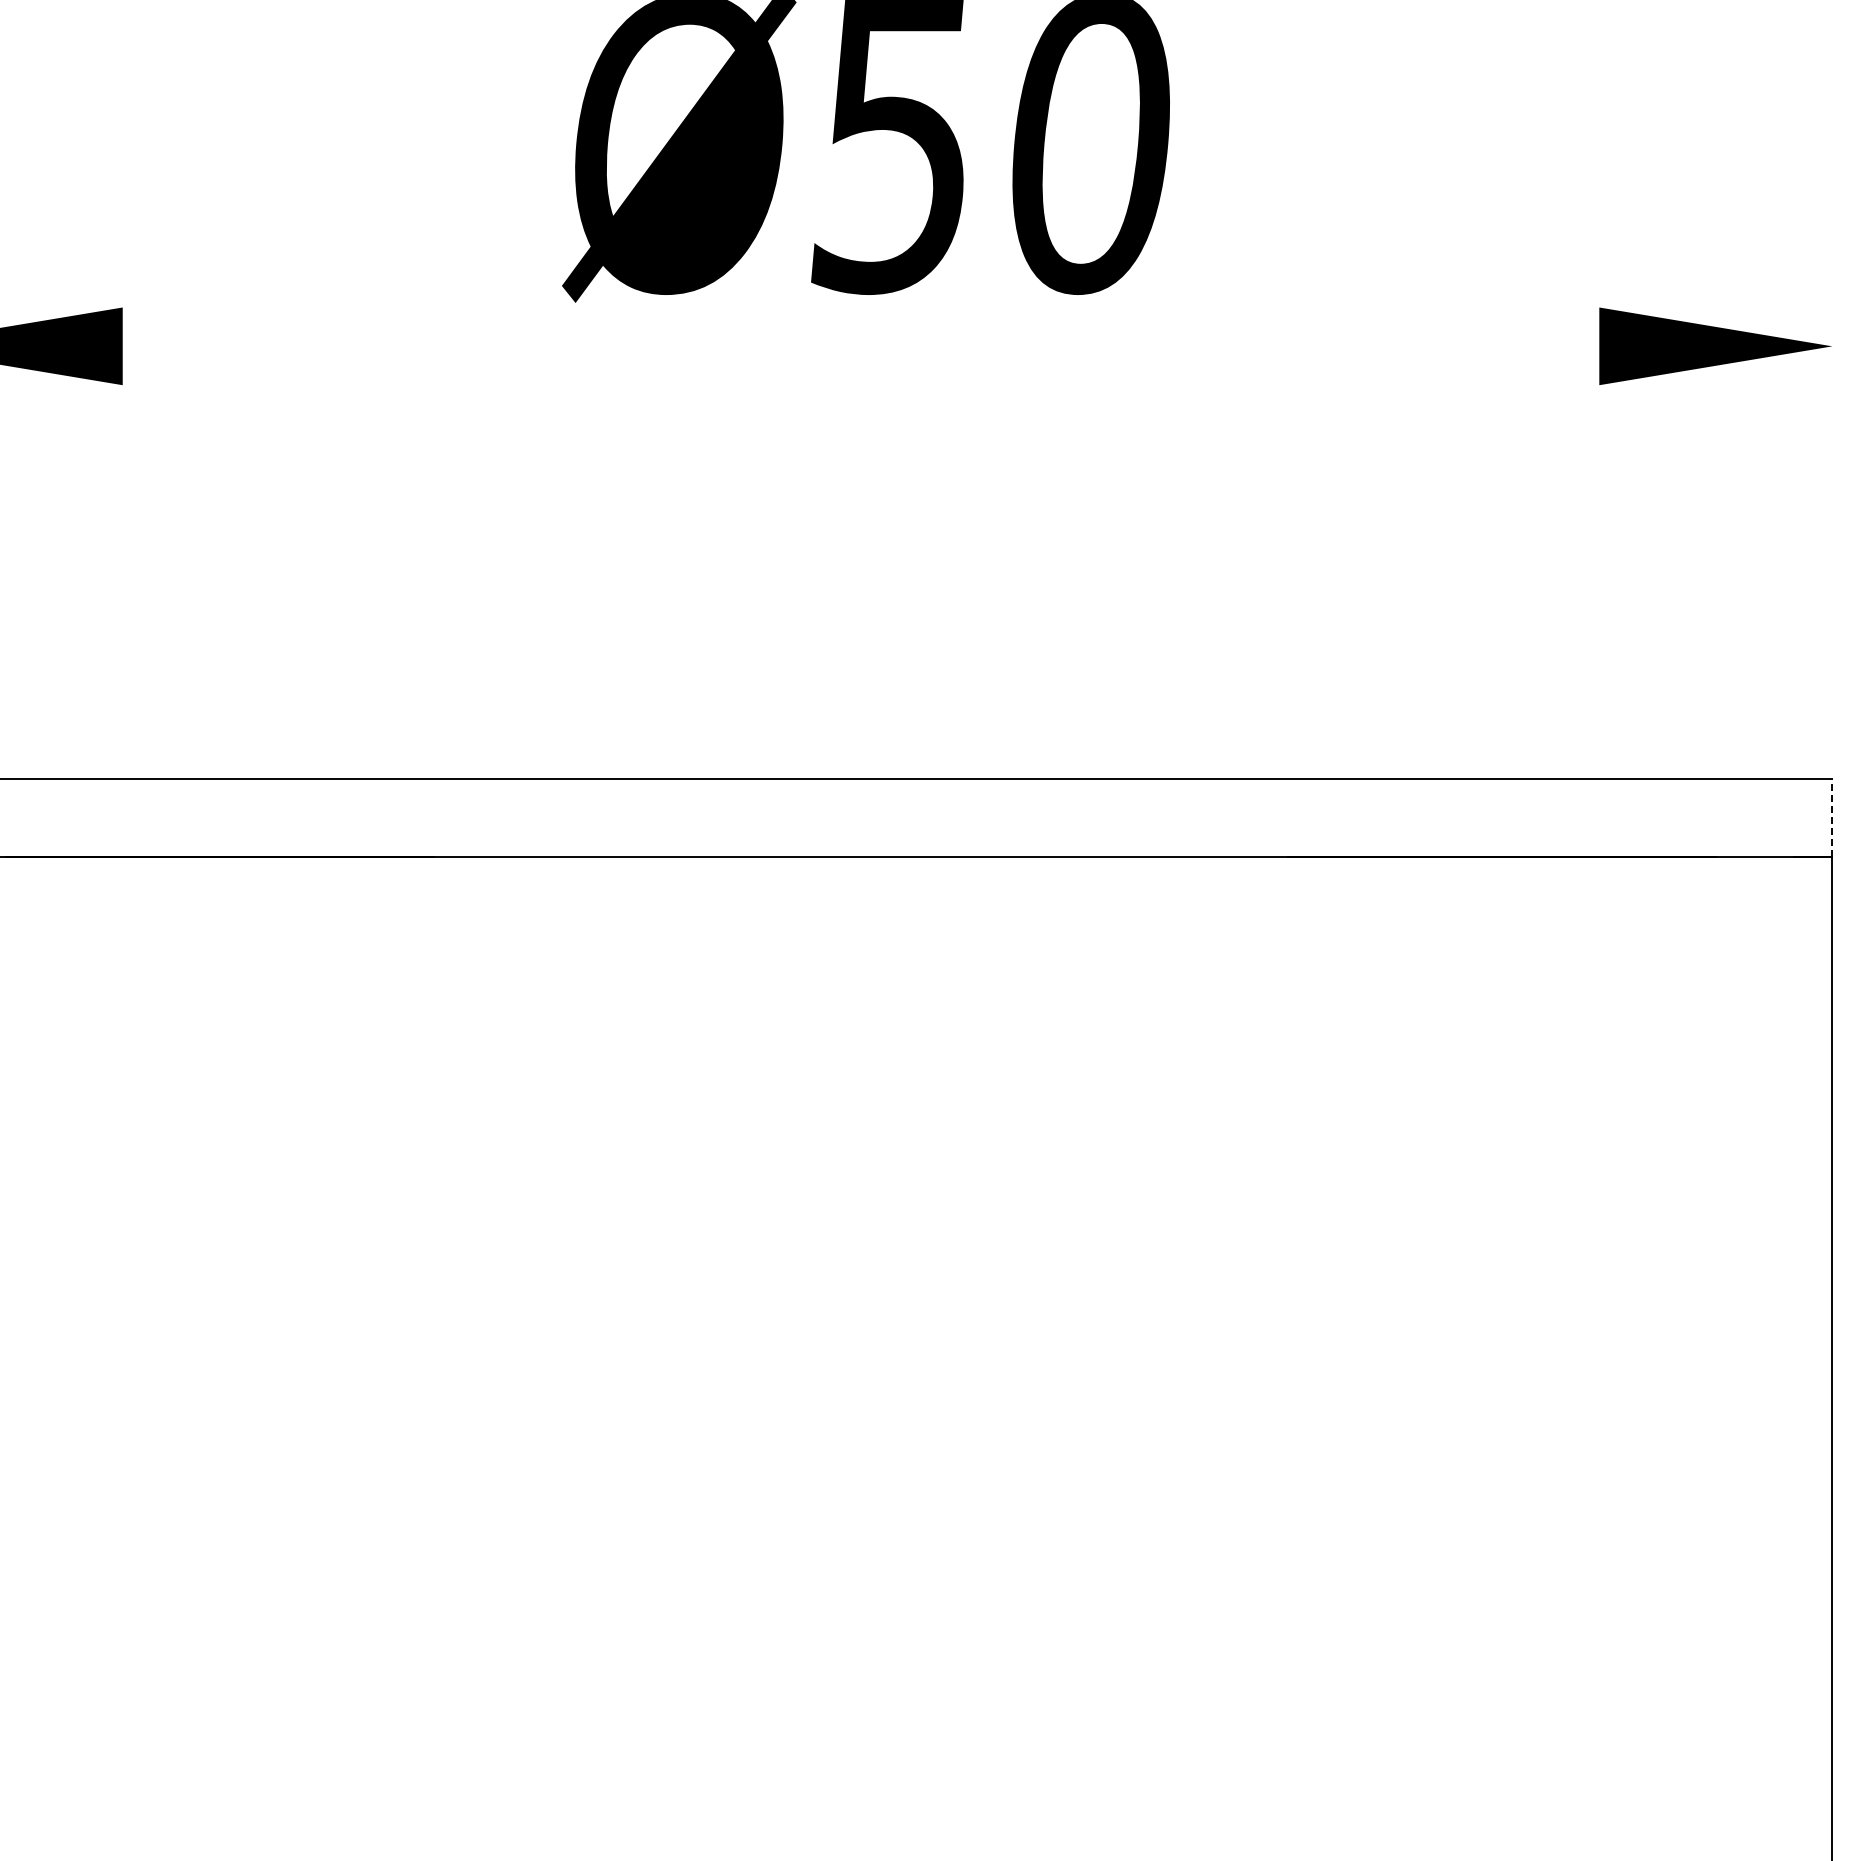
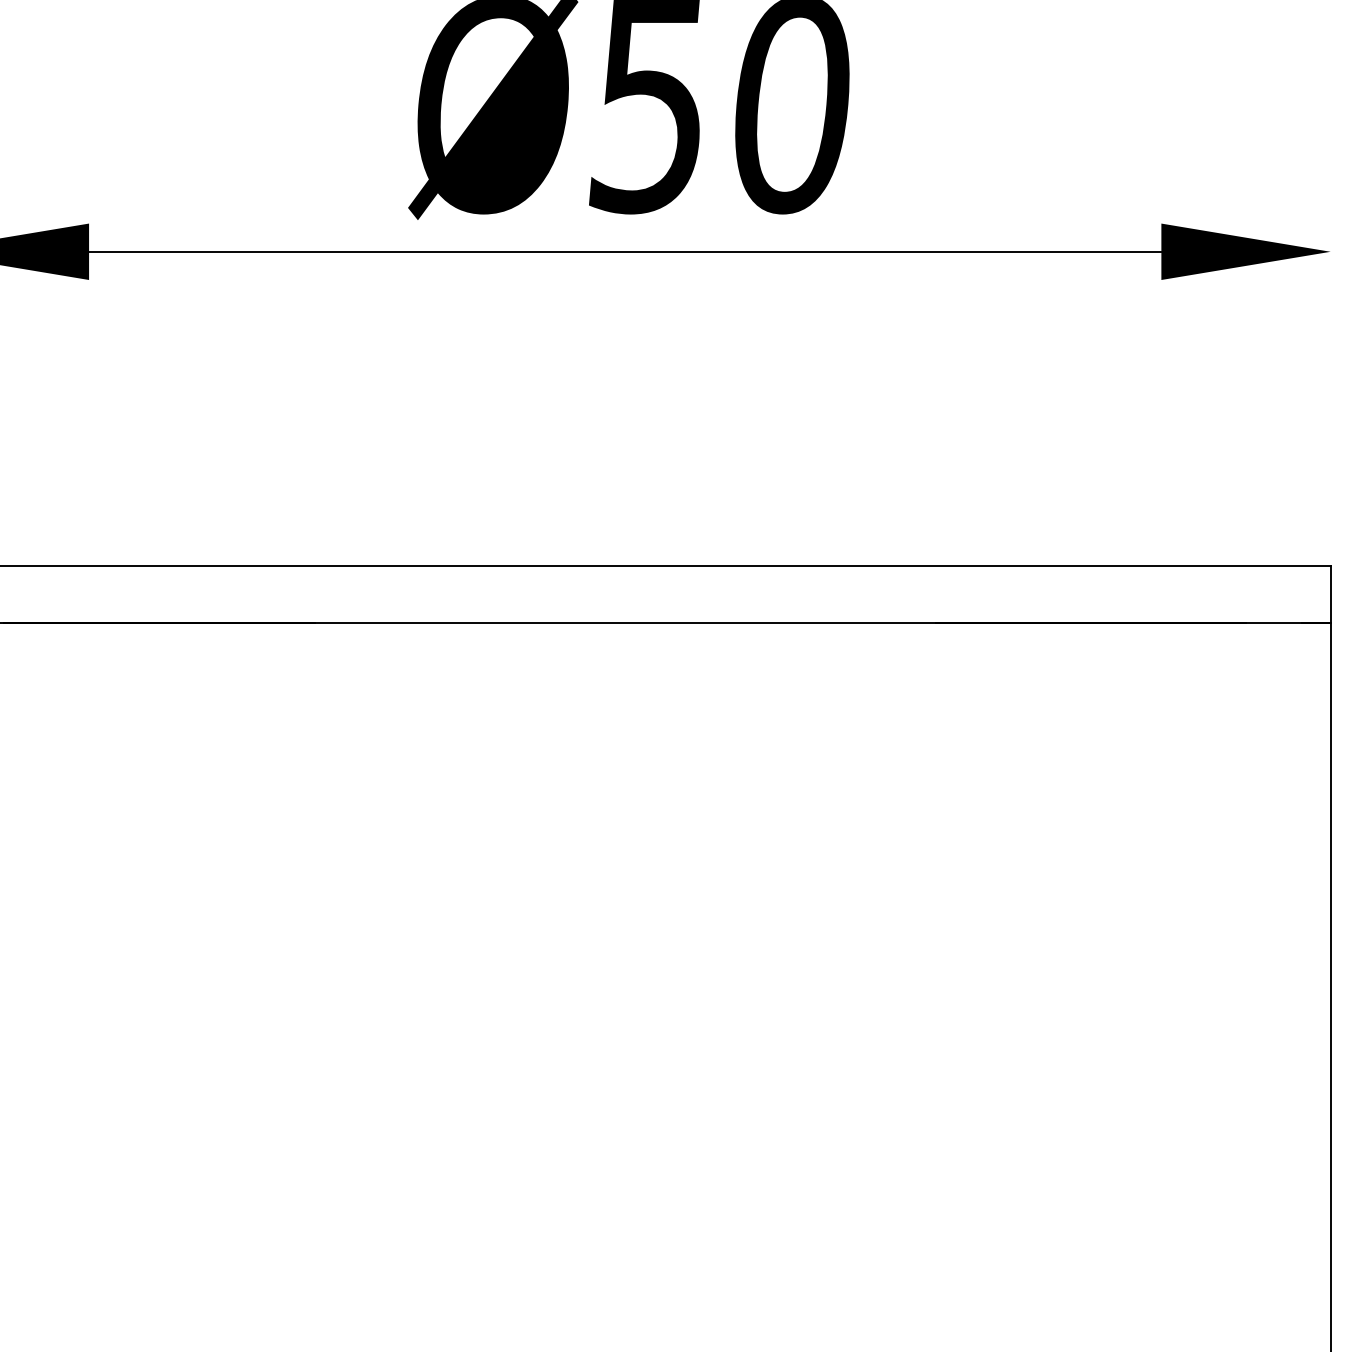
line: (860, 346) -> (624, 251), added
line: (1832, 818) -> (1330, 594), dashed -> solid

